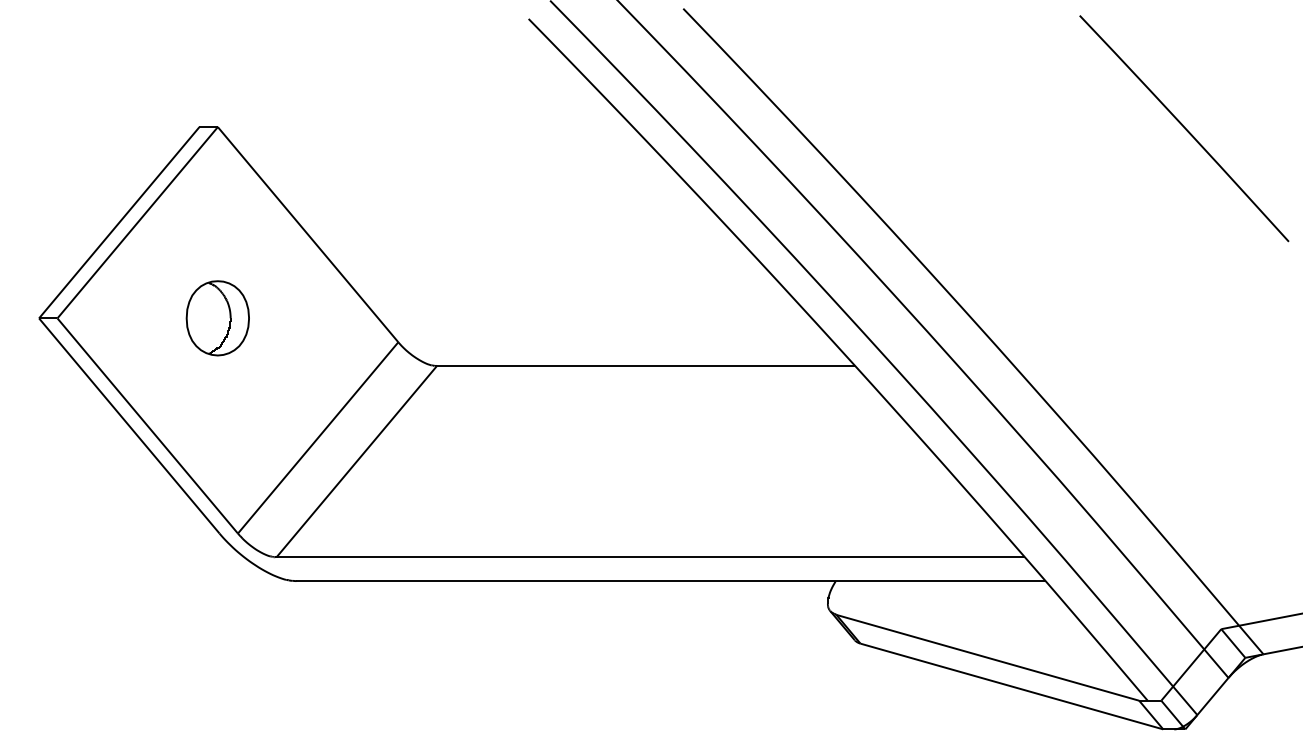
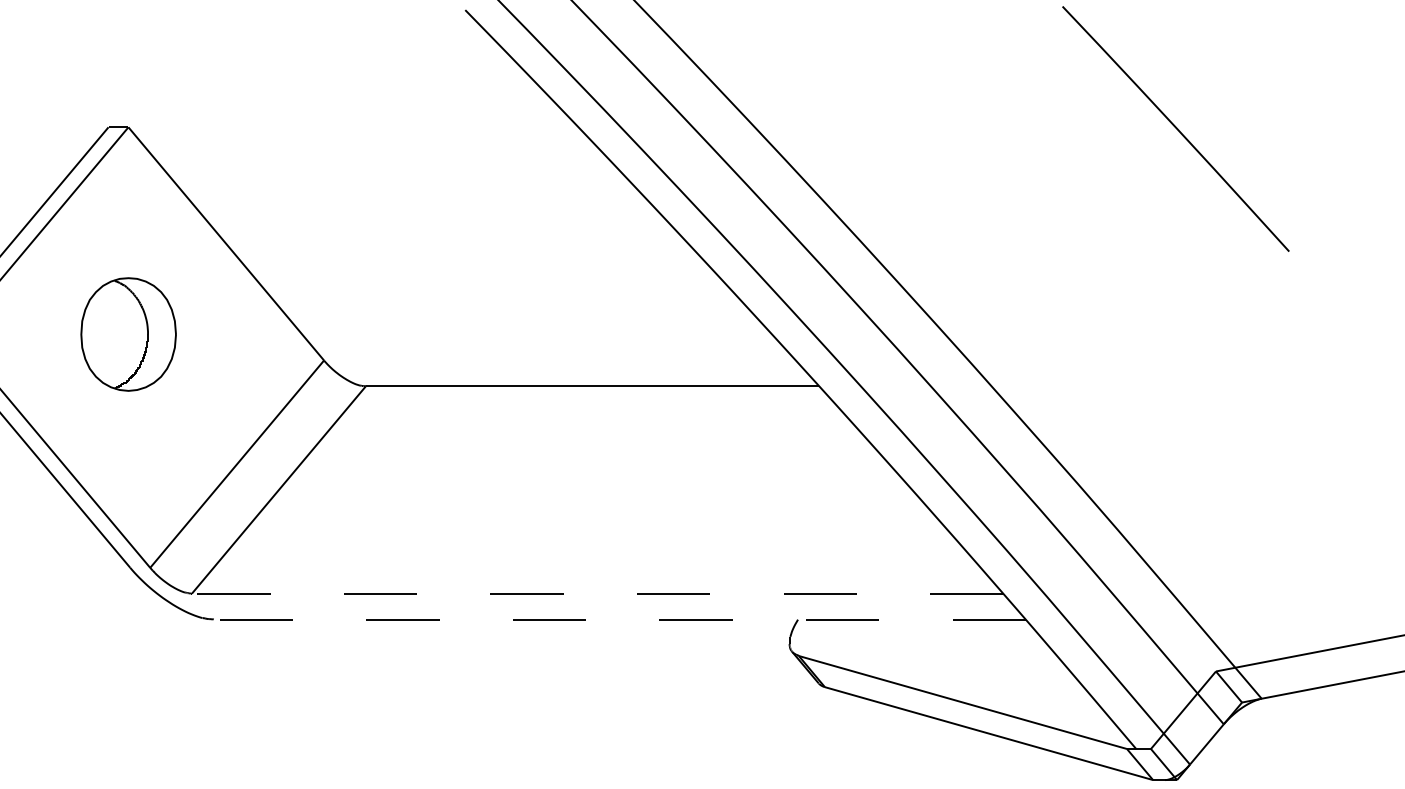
part: (217, 318) -> (128, 334), size x1.4
line: (650, 557) -> (597, 593), solid -> dashed
line: (671, 581) -> (620, 619), solid -> dashed

